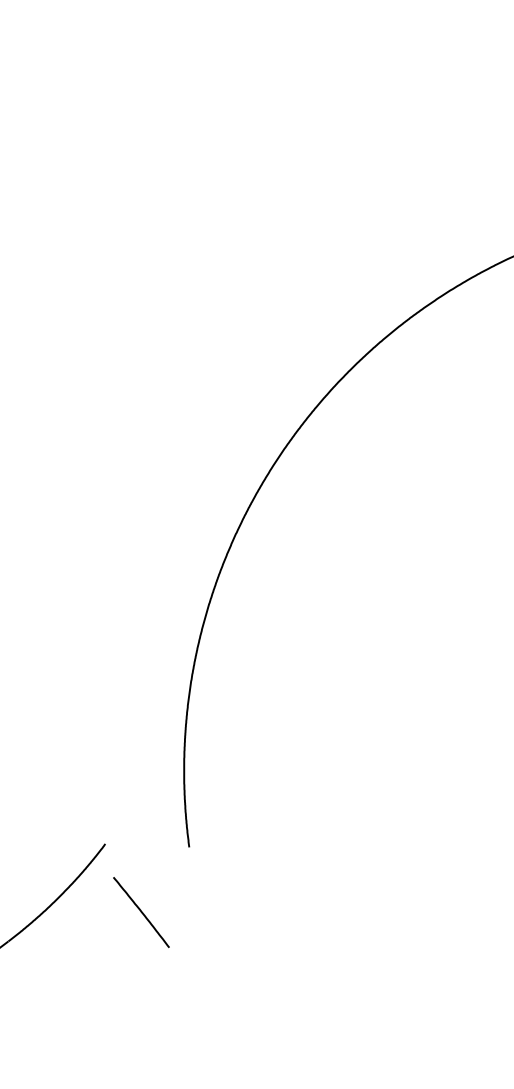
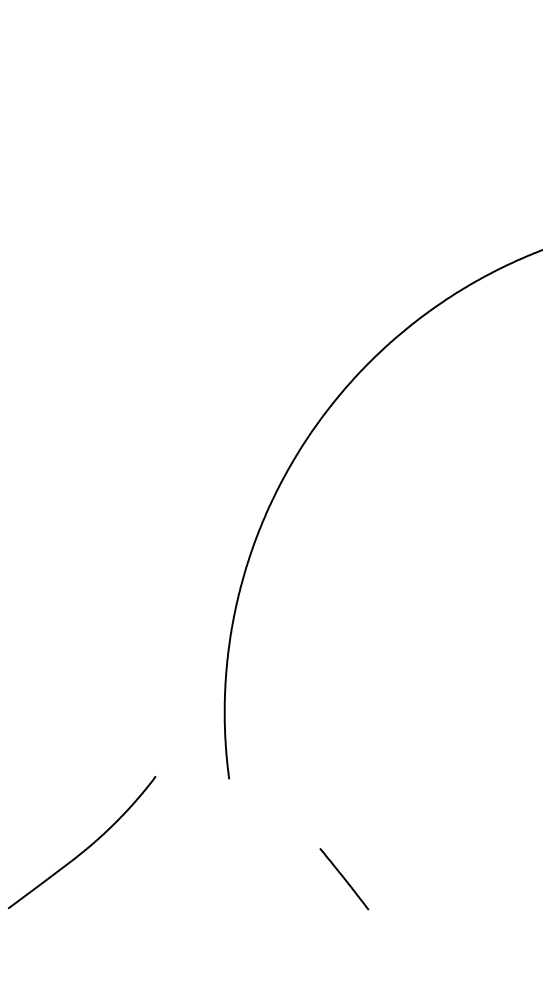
line: (141, 912) -> (344, 879), moved

